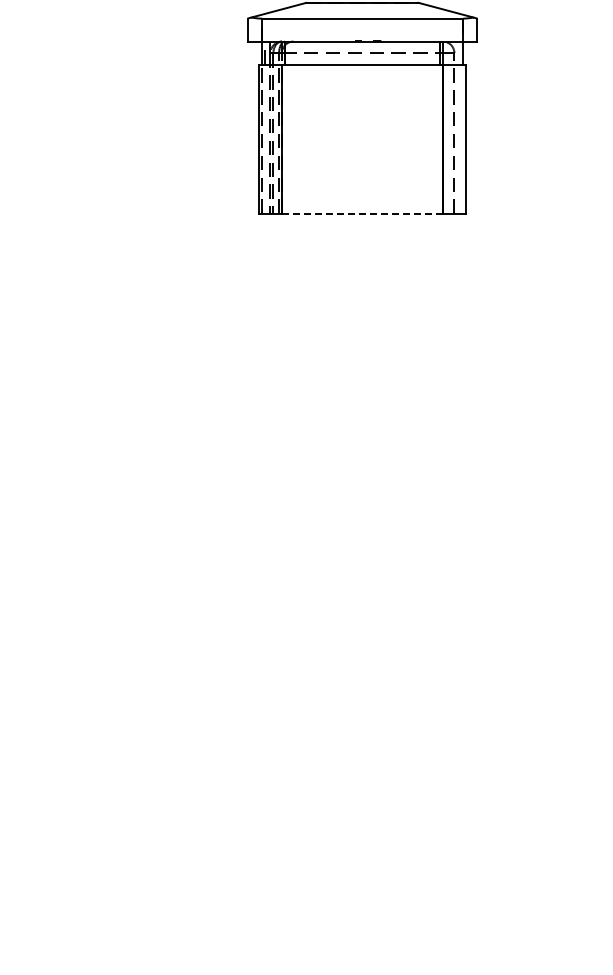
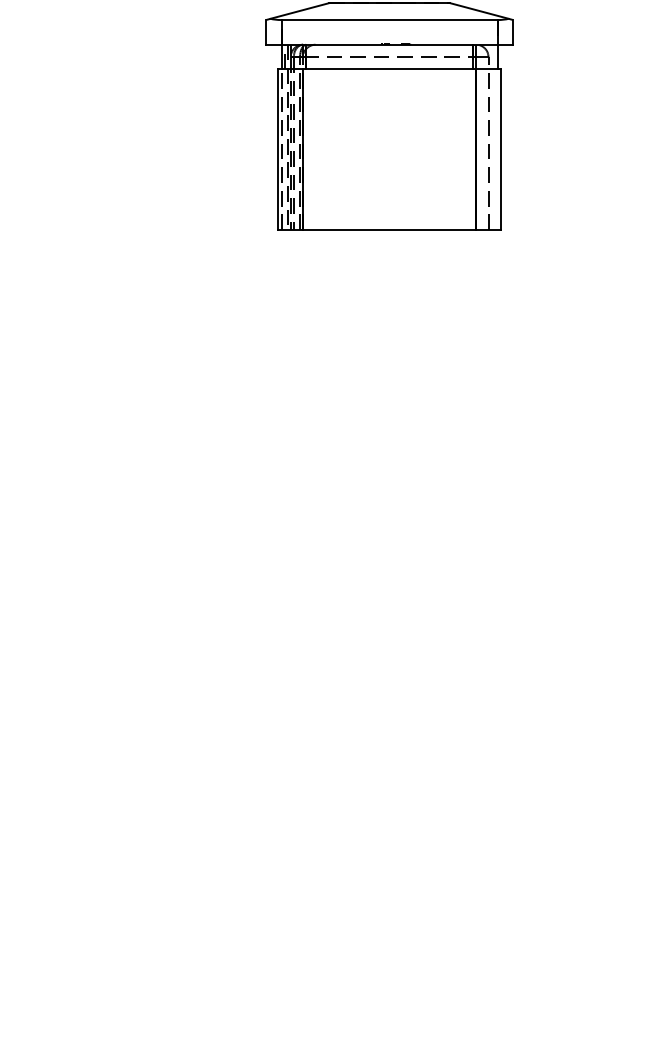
line: (267, 127) -> (287, 137), added
line: (361, 214) -> (388, 230), dashed -> solid

